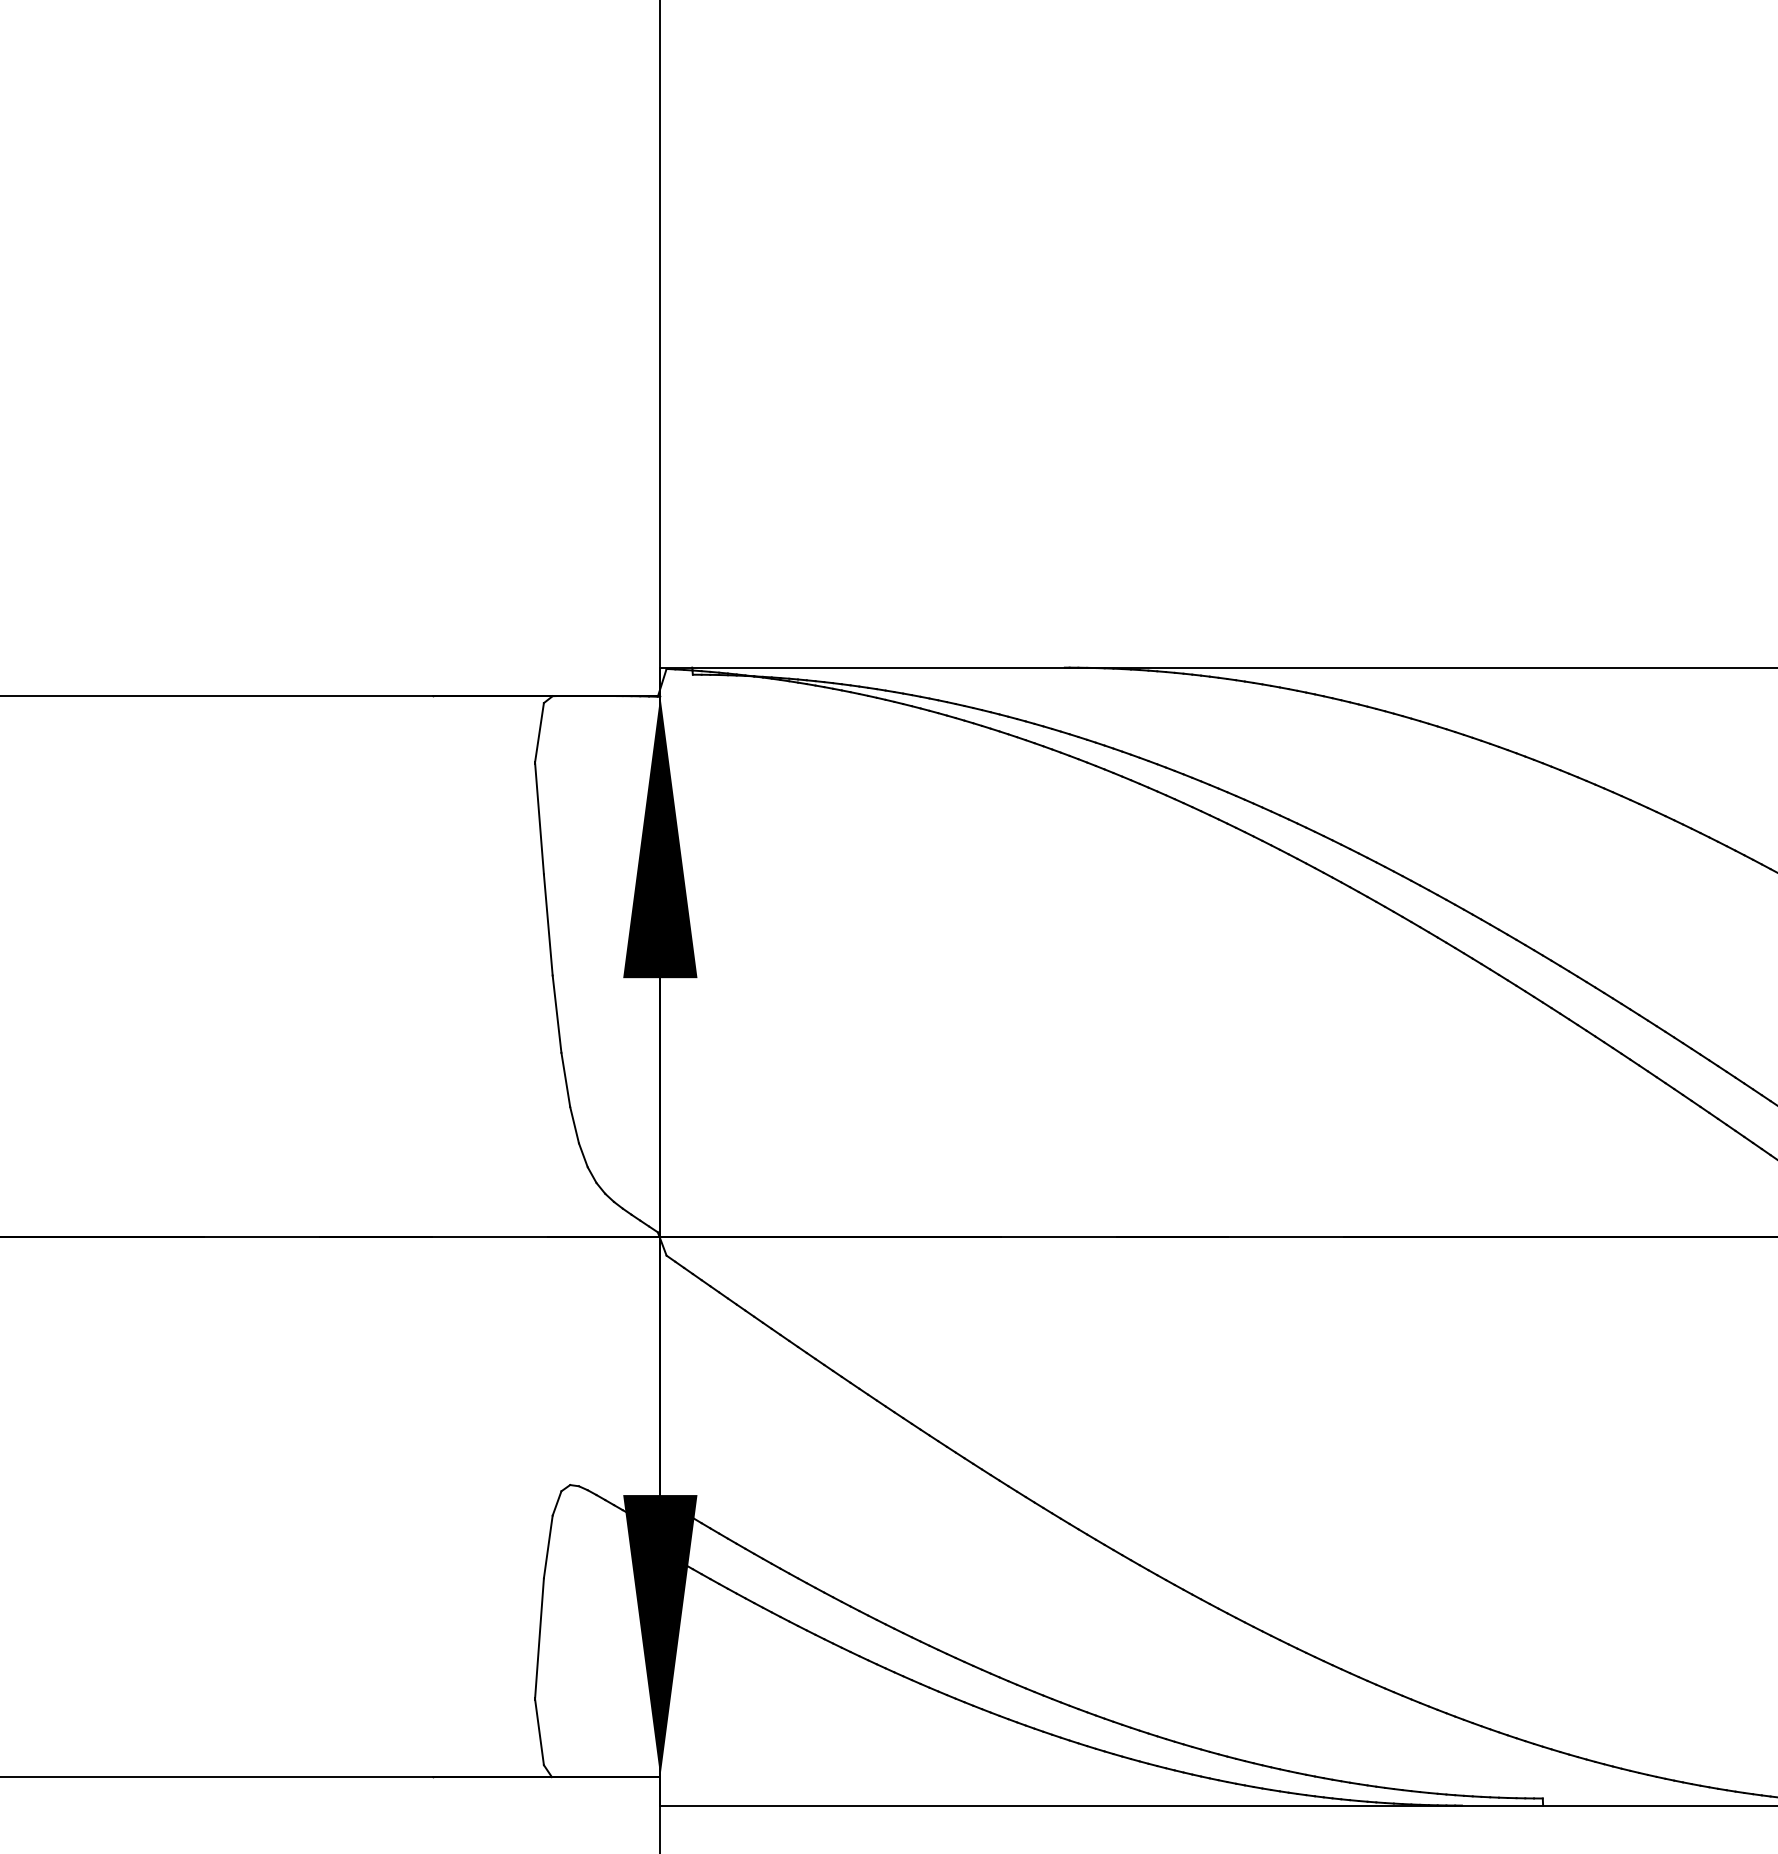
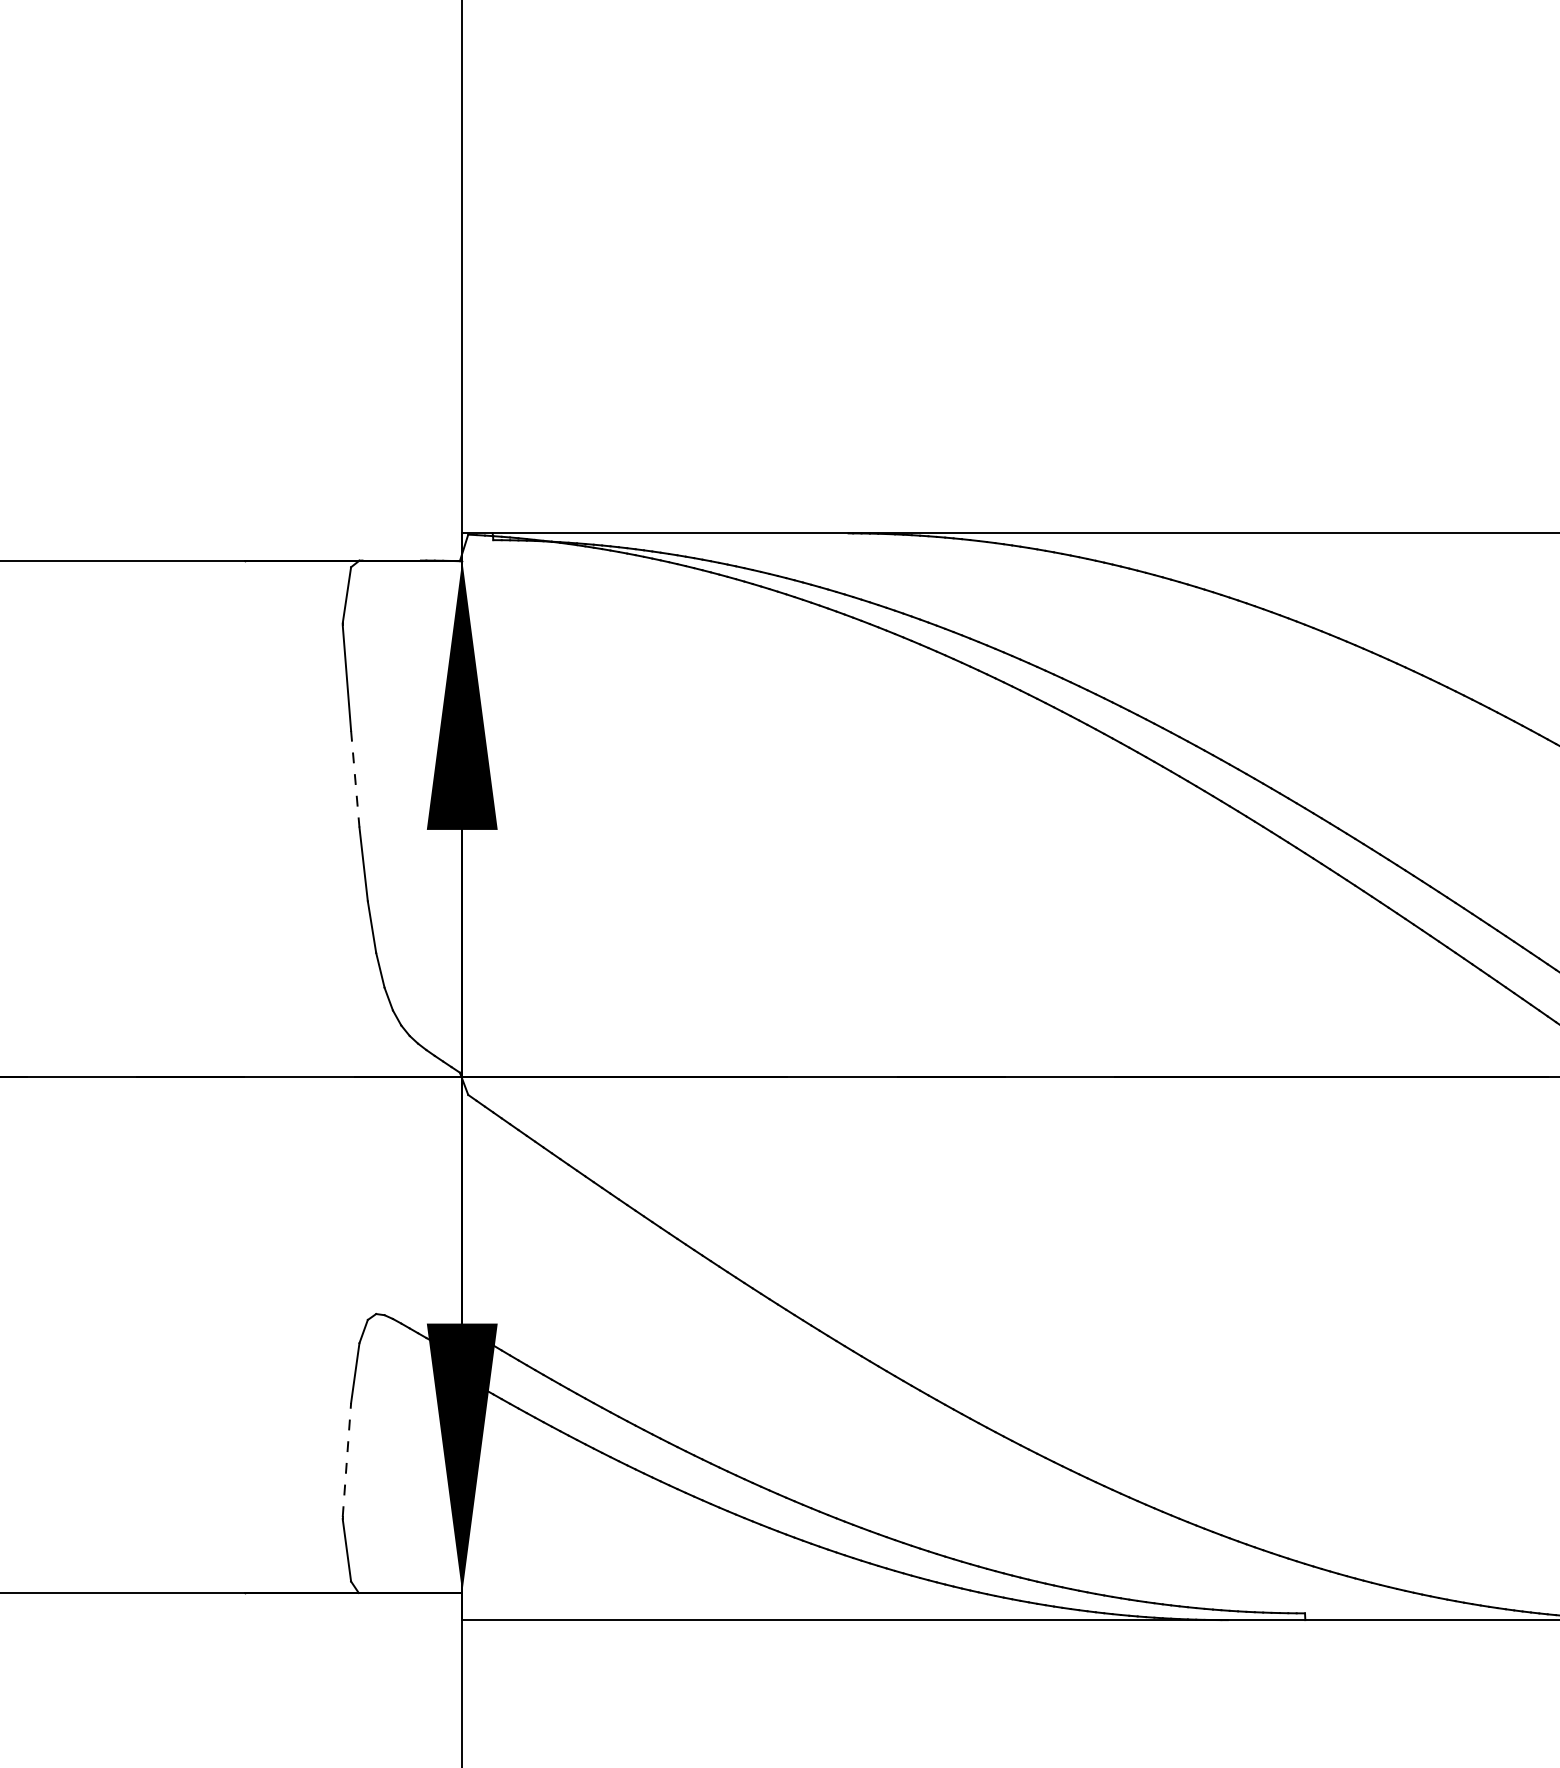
line: (548, 924) -> (355, 778), solid -> dashed
line: (539, 1638) -> (346, 1460), solid -> dashed

